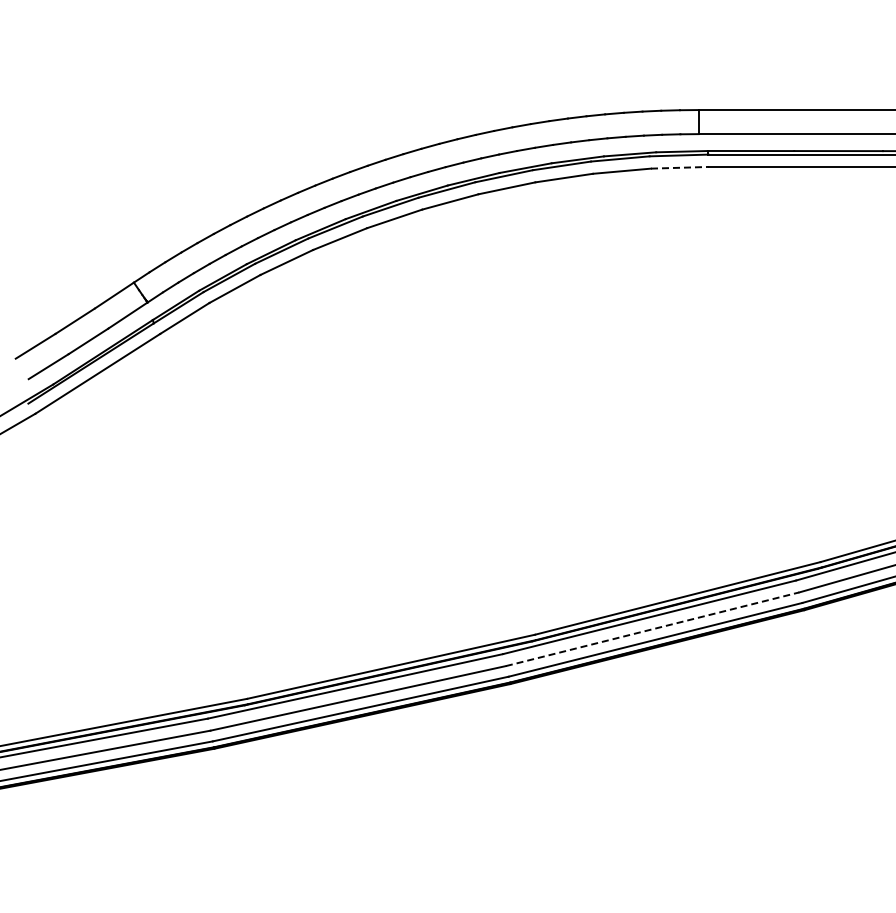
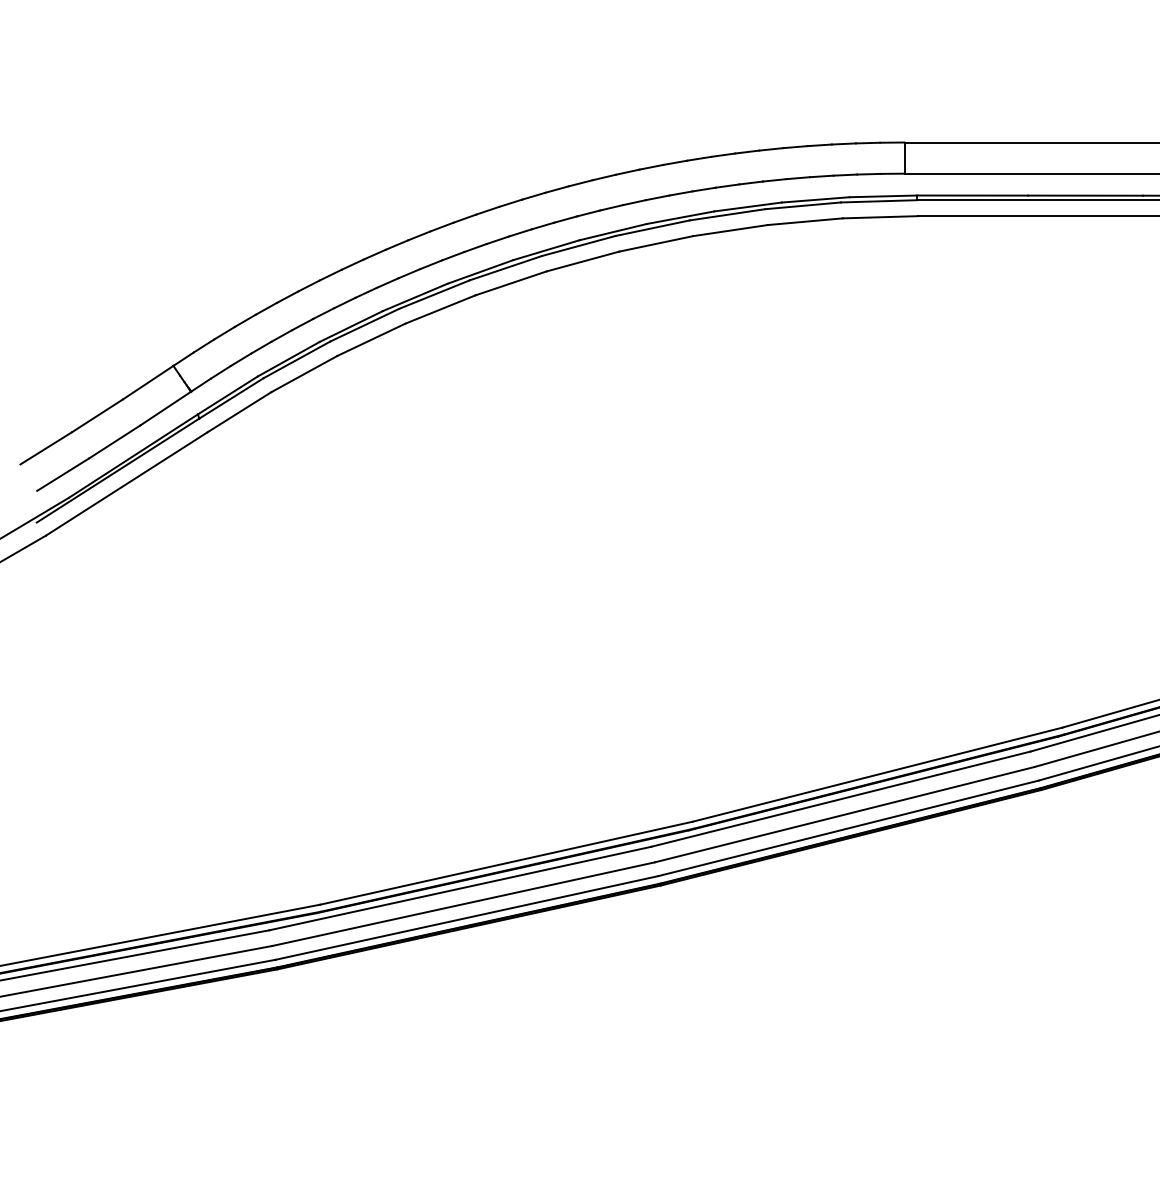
line: (680, 167) -> (880, 216), dashed -> solid
line: (653, 629) -> (846, 814), dashed -> solid

